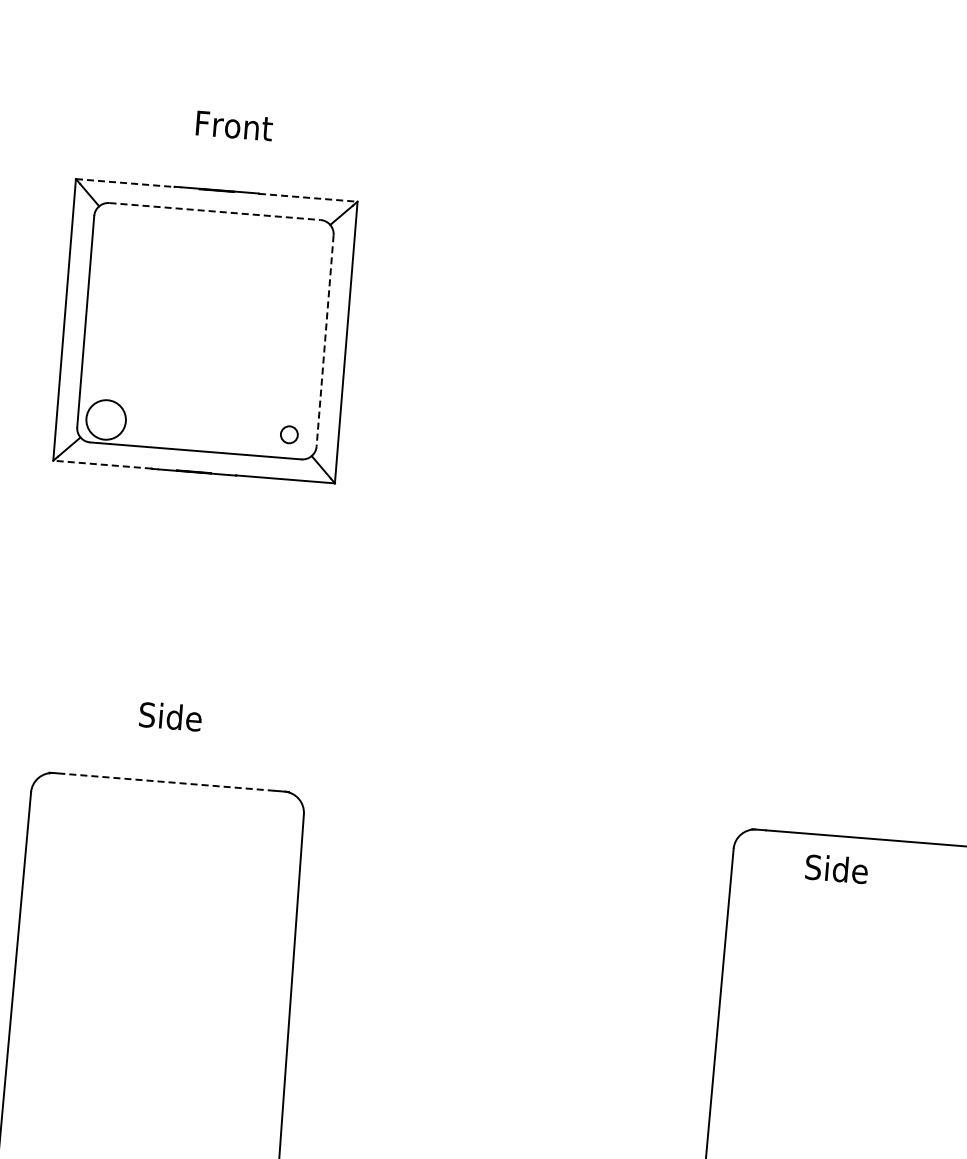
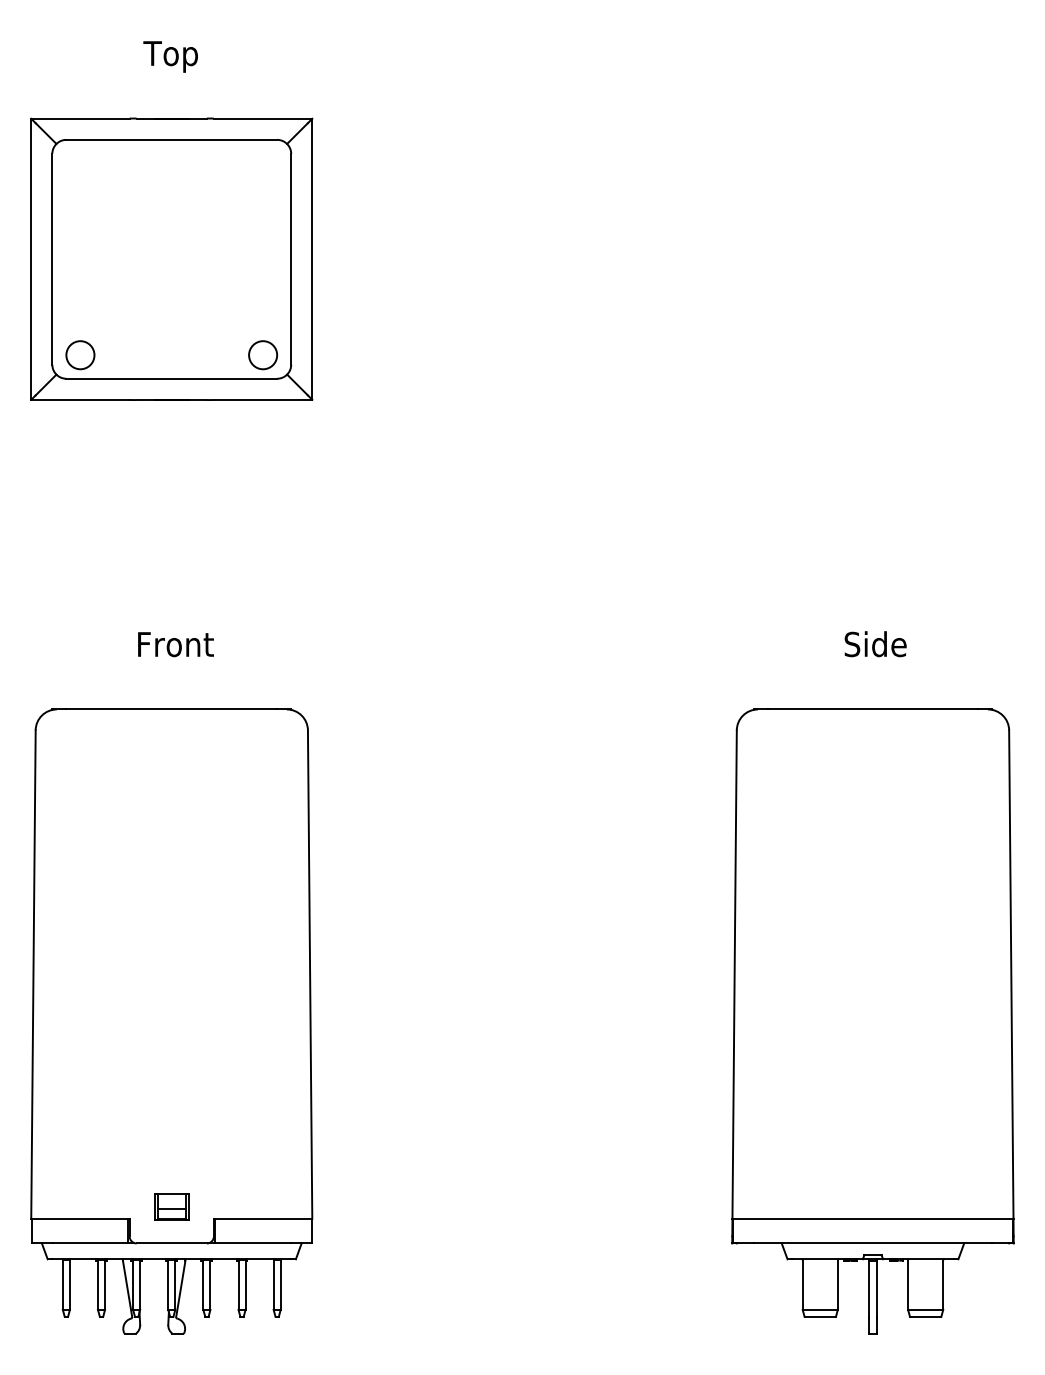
text: (232, 128) -> (182, 56), Front -> Top
line: (125, 182) -> (80, 118), dashed -> solid
line: (308, 197) -> (263, 118), dashed -> solid
line: (215, 211) -> (172, 139), dashed -> solid
line: (325, 341) -> (291, 259), dashed -> solid
circle: (106, 420) -> (80, 355), size x0.71
circle: (289, 435) -> (263, 355), size x1.67
line: (101, 464) -> (79, 399), dashed -> solid
text: (178, 717) -> (175, 644), Side -> Front
line: (168, 782) -> (171, 709), dashed -> solid
text: (836, 869) -> (875, 644), moved

